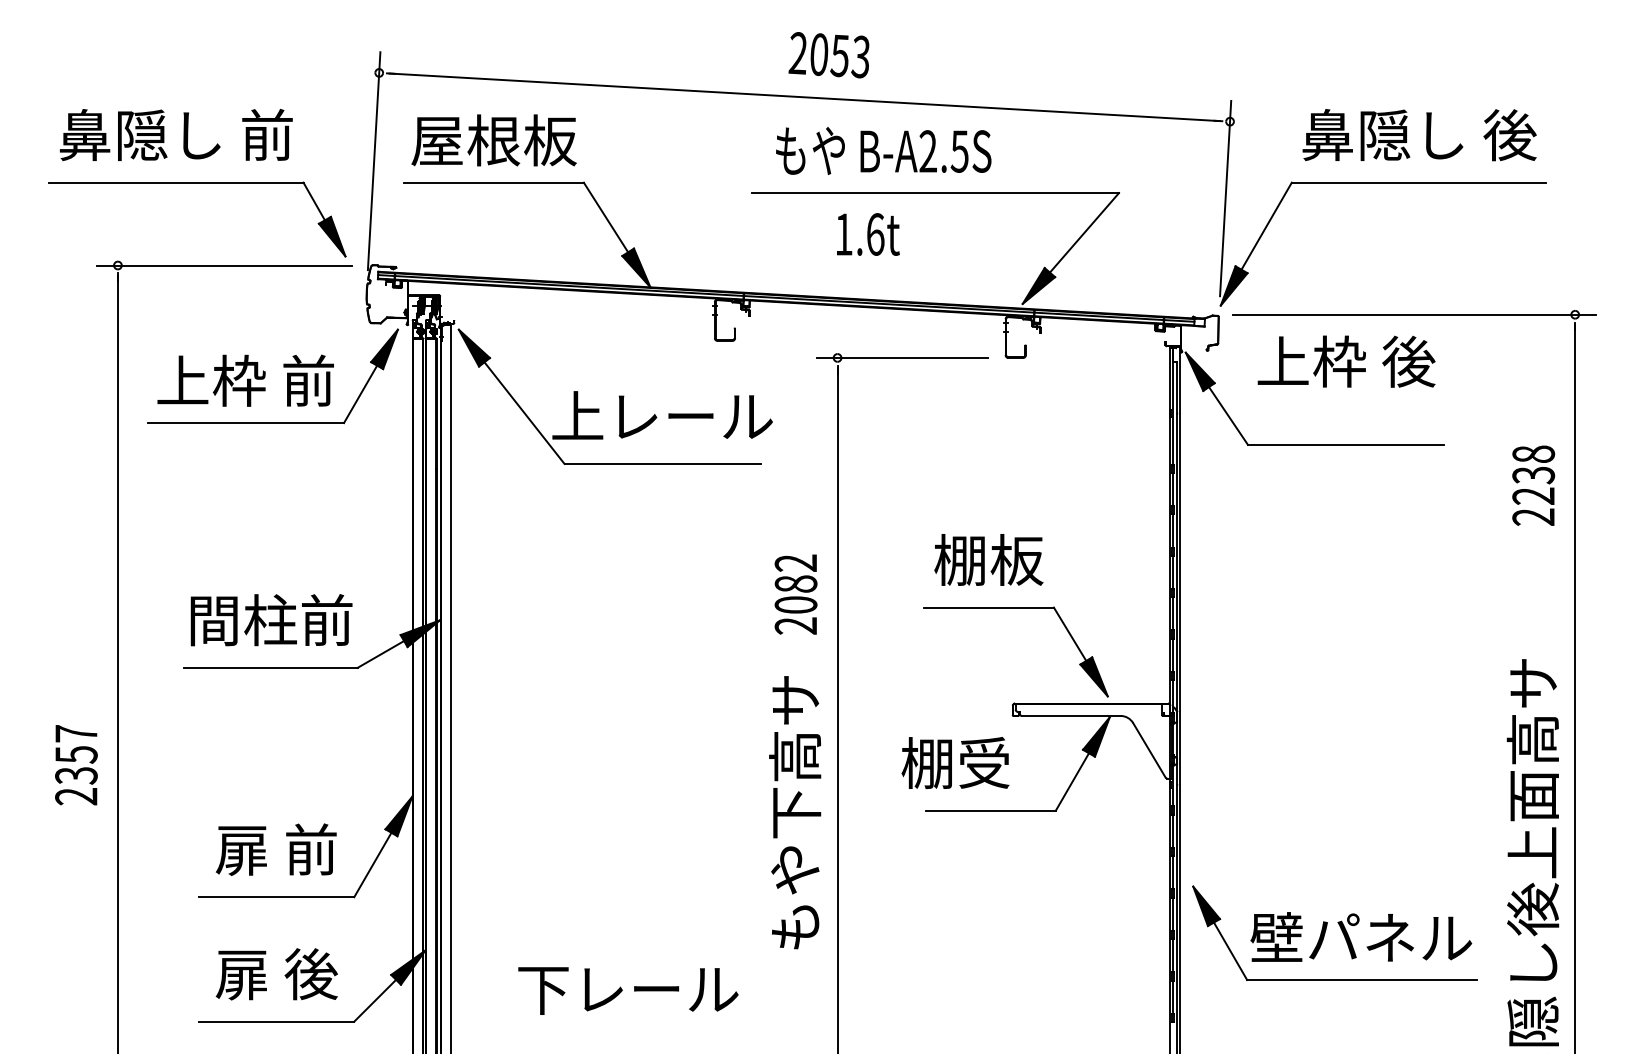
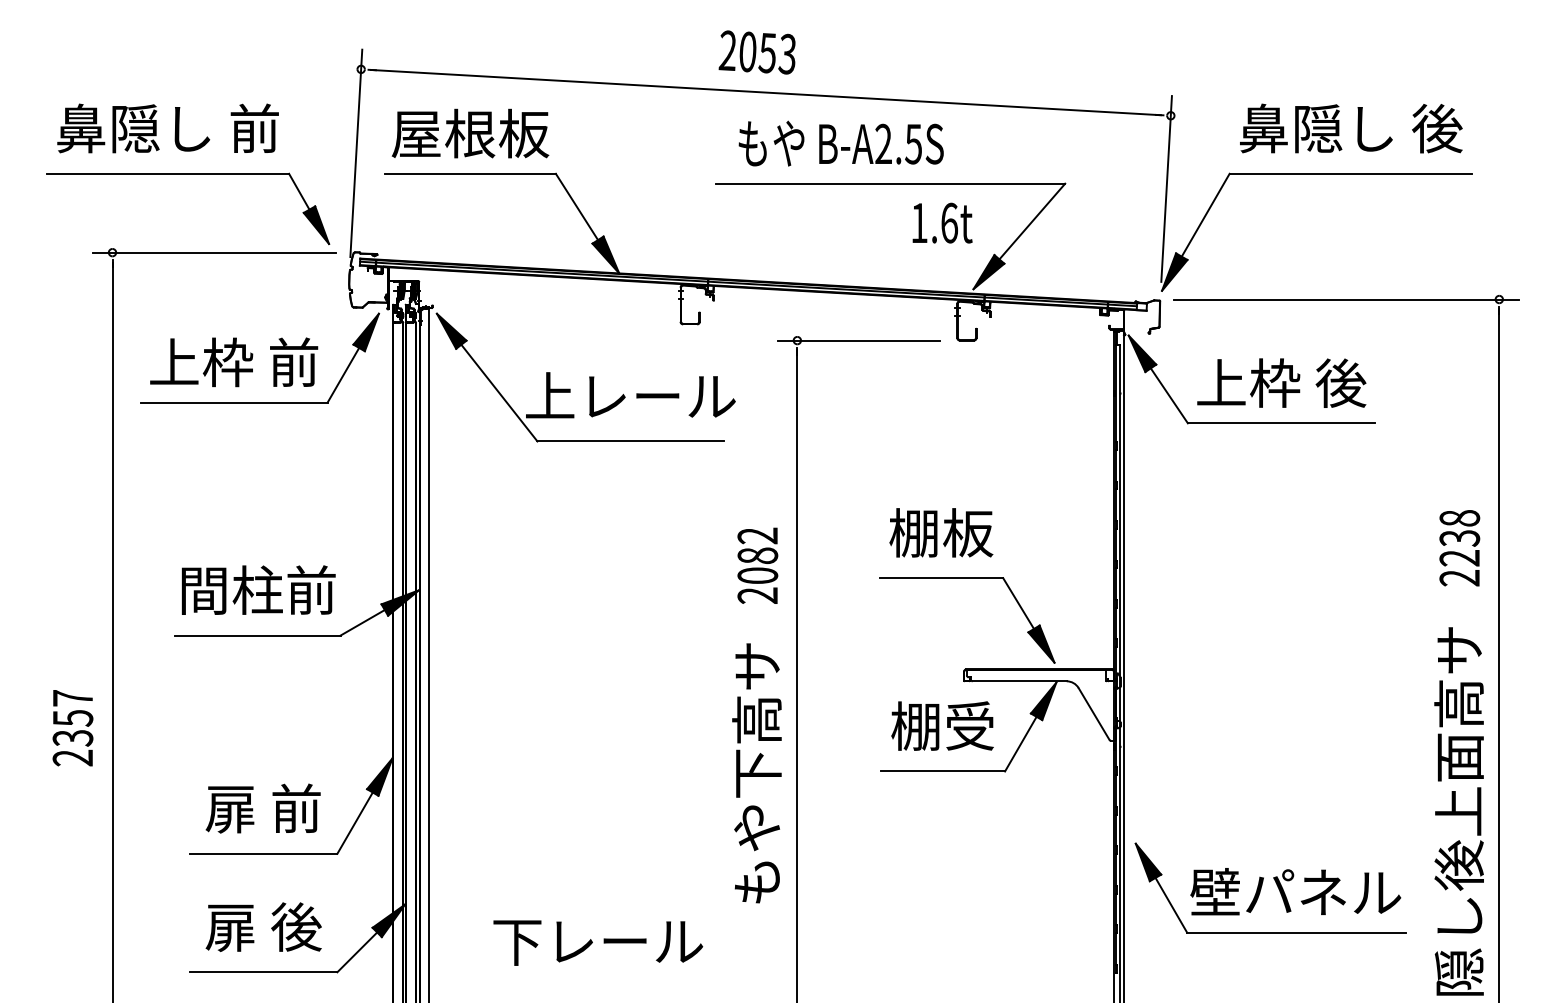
text: (828, 55) -> (756, 52), moved
text: (868, 233) -> (942, 222), moved
text: (1346, 360) -> (1281, 382), moved
text: (1533, 486) -> (1459, 548), moved
text: (955, 762) -> (942, 725), moved

